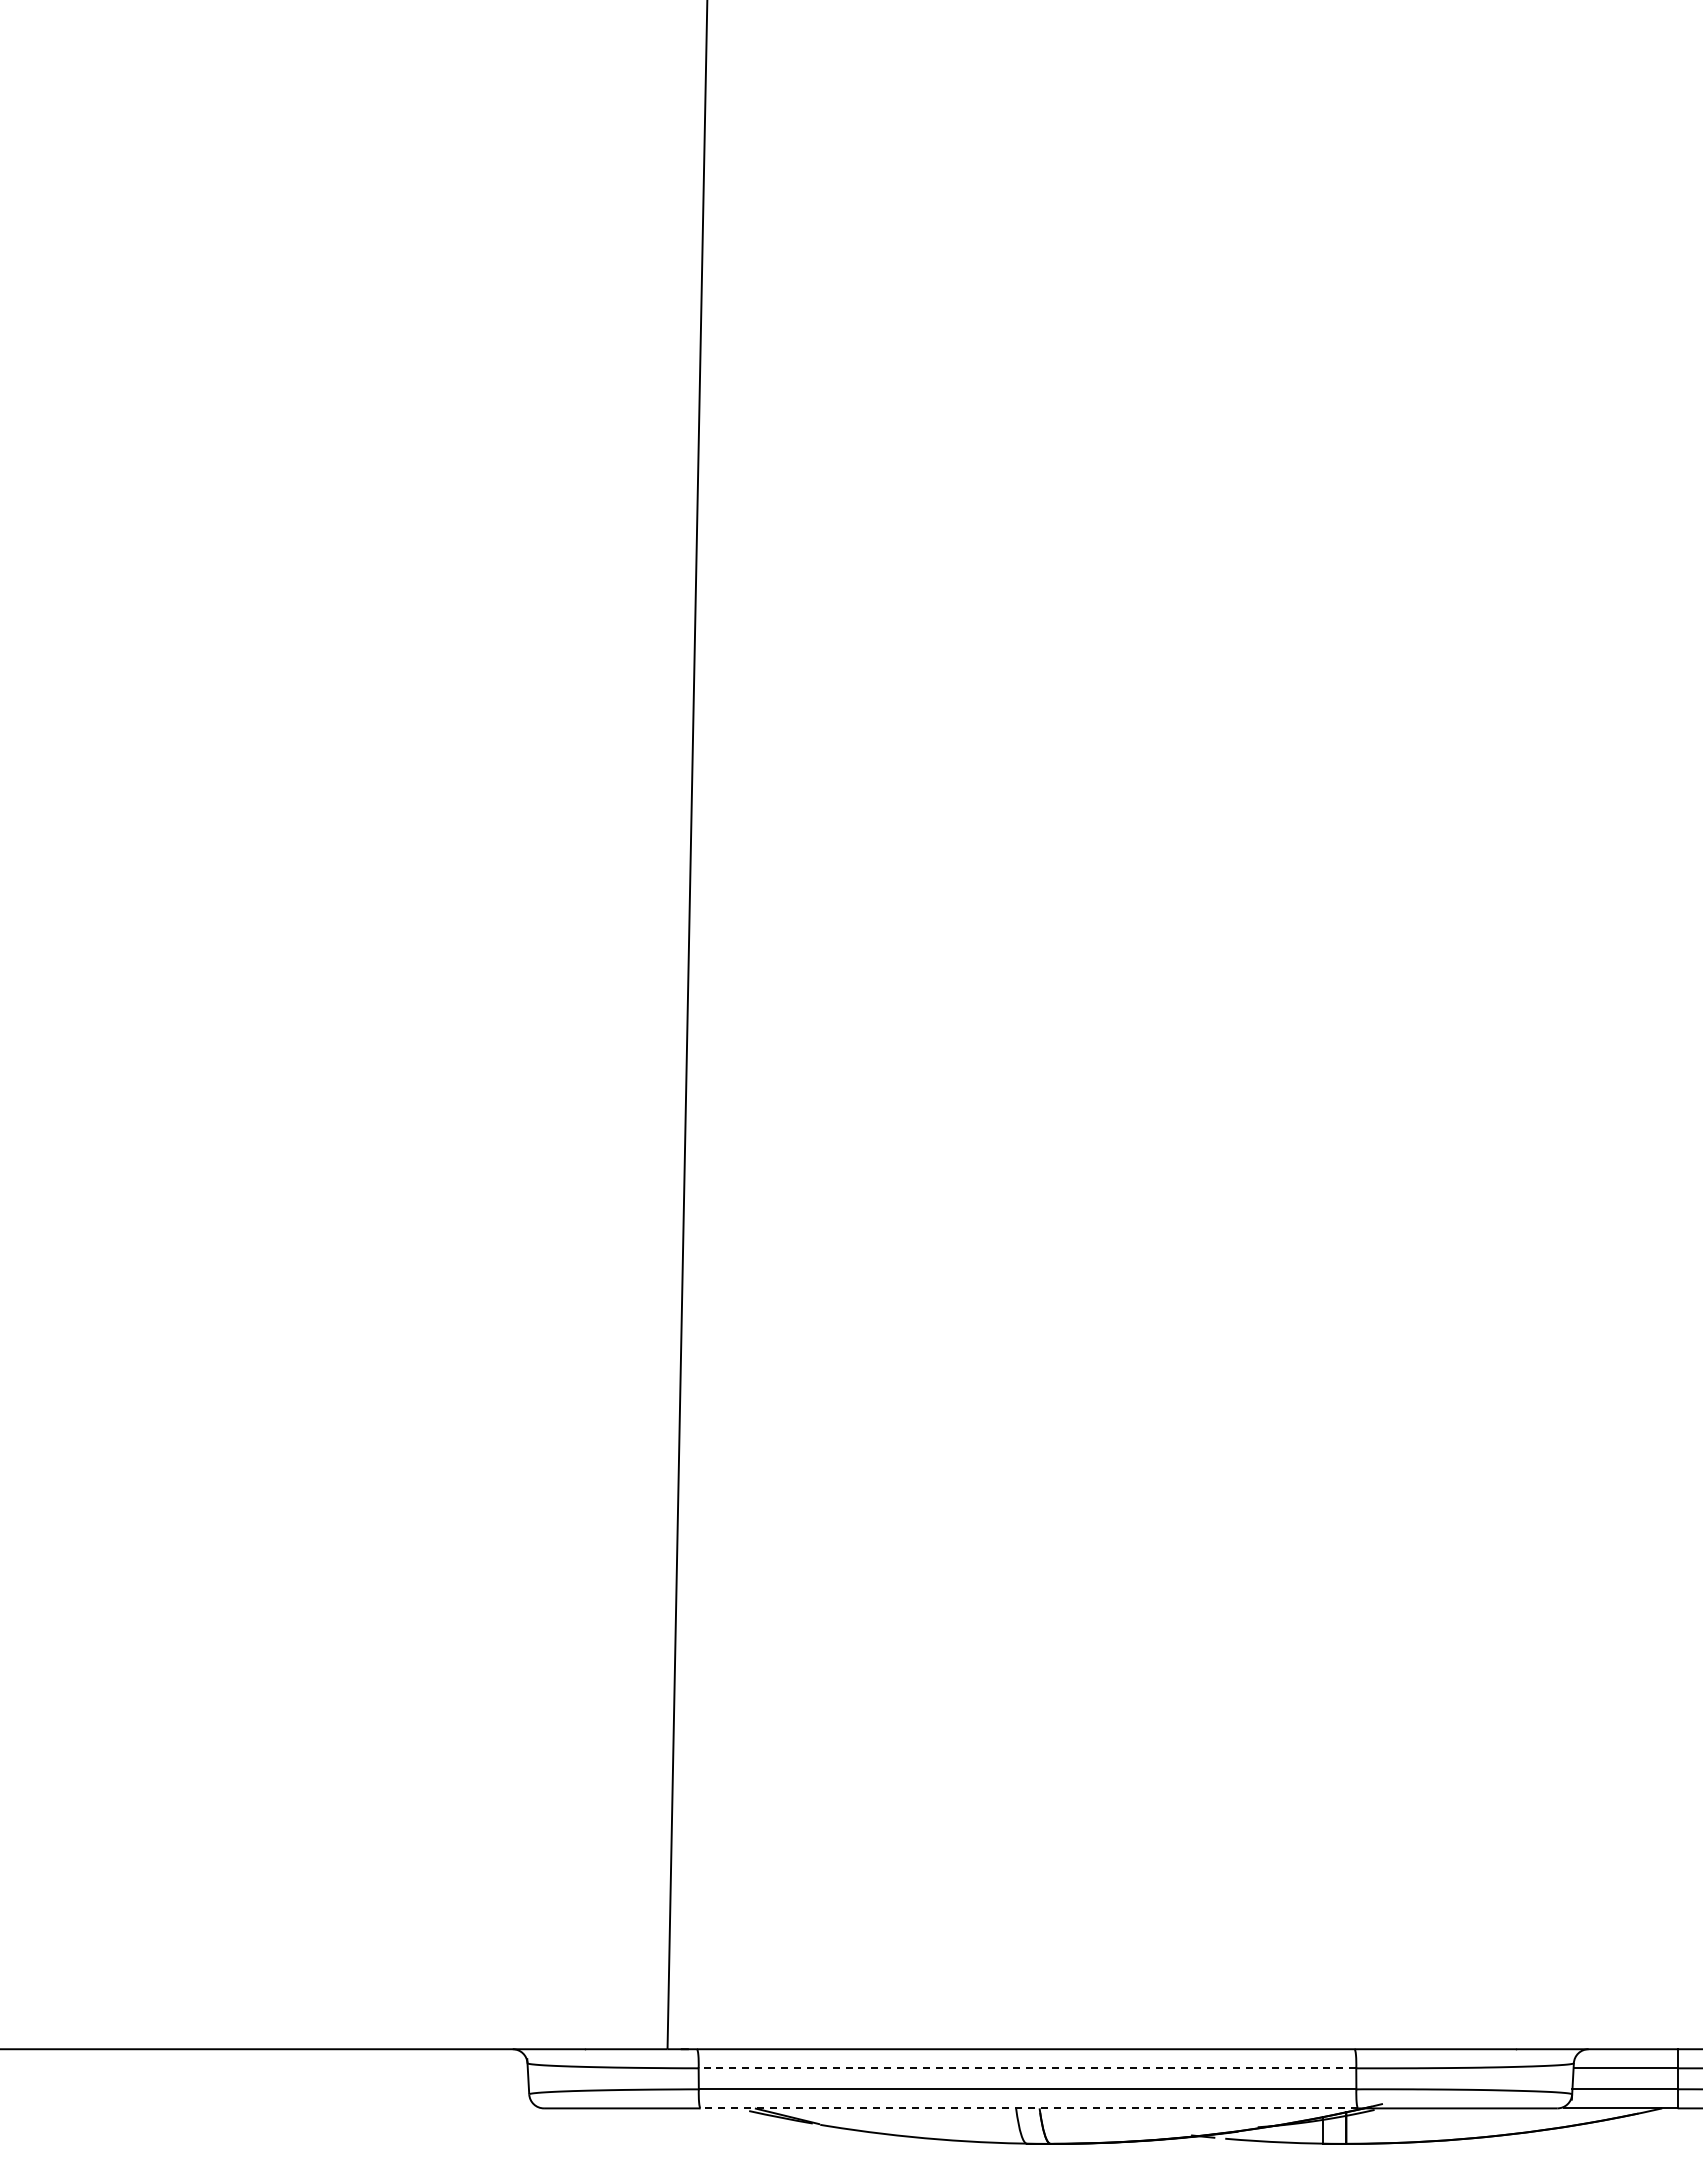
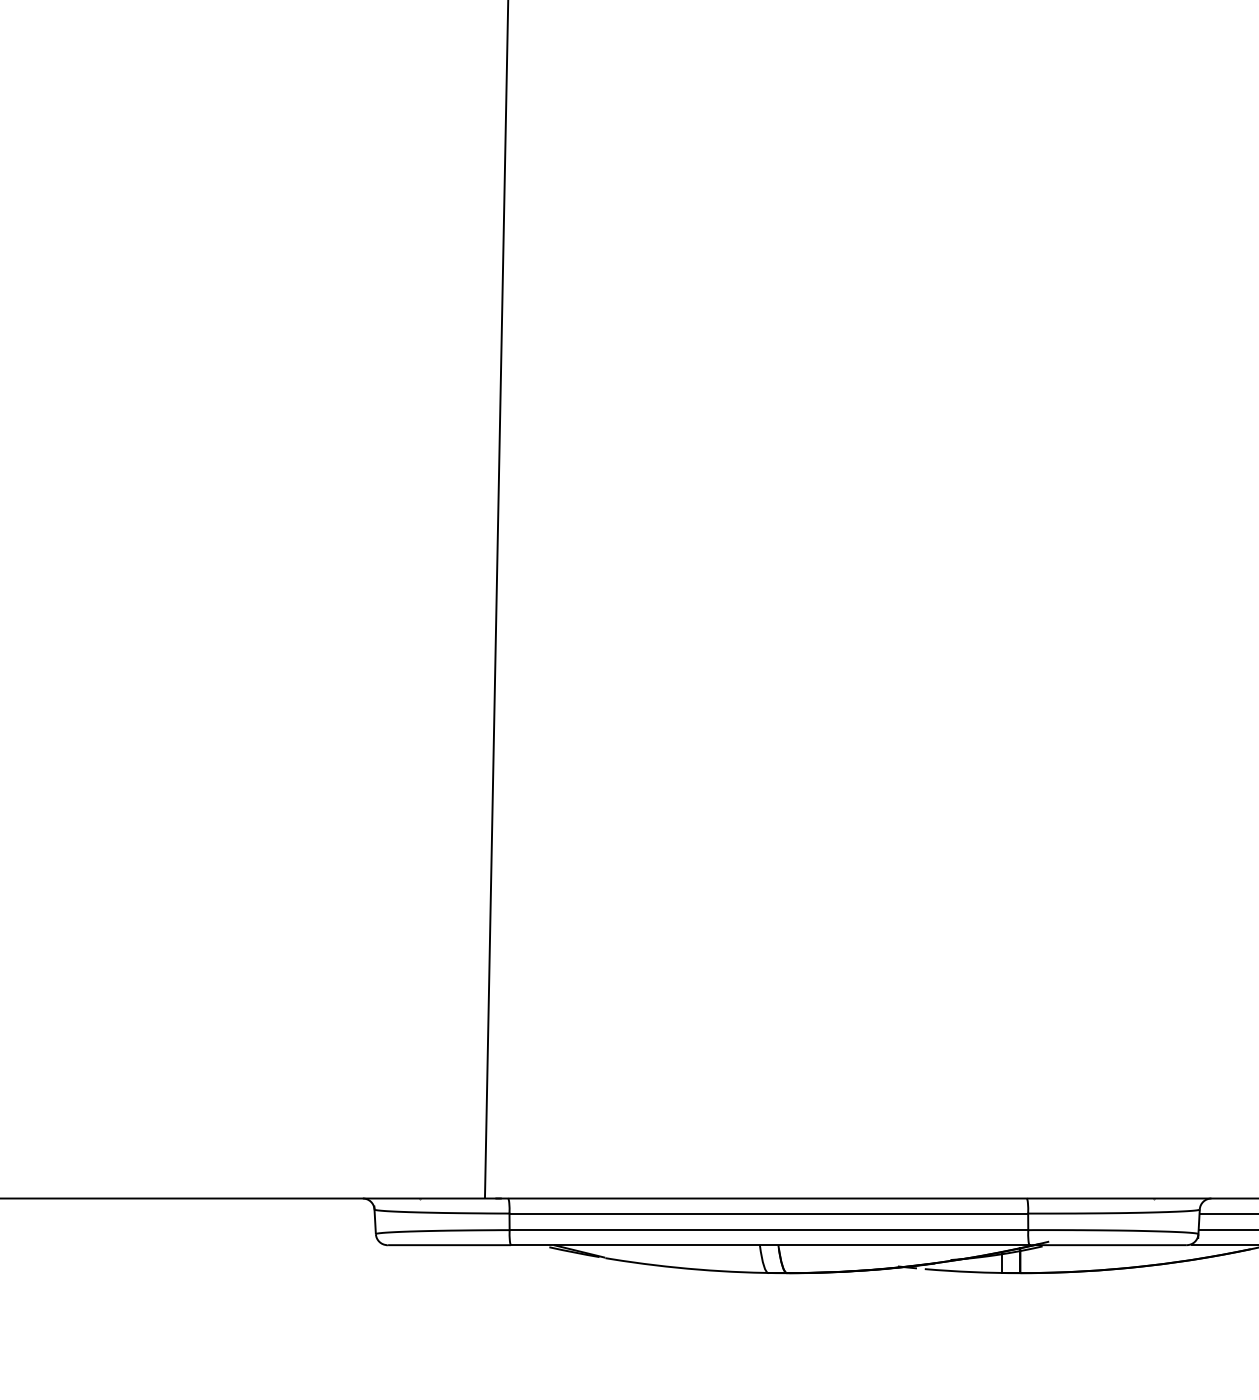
line: (1027, 2068) -> (768, 1213), dashed -> solid
line: (1029, 2108) -> (770, 1245), dashed -> solid

